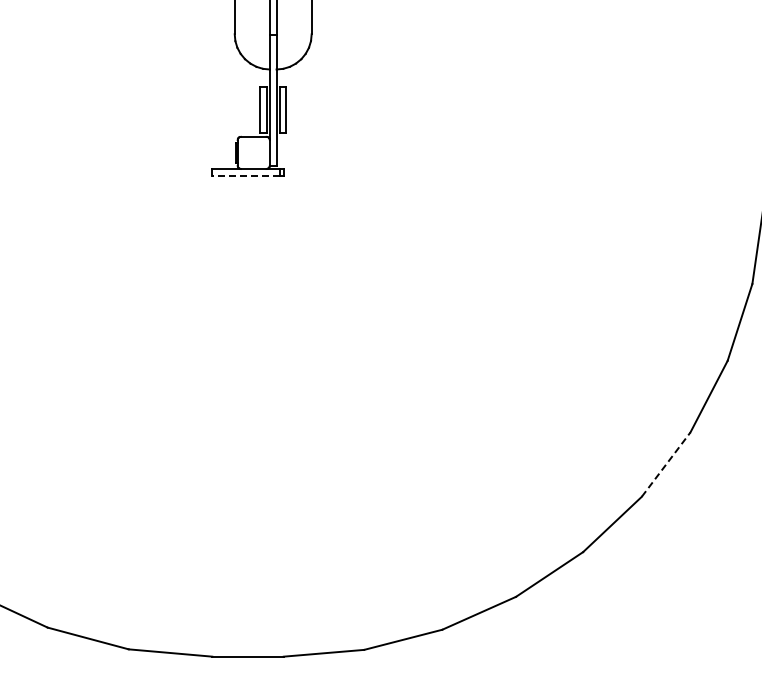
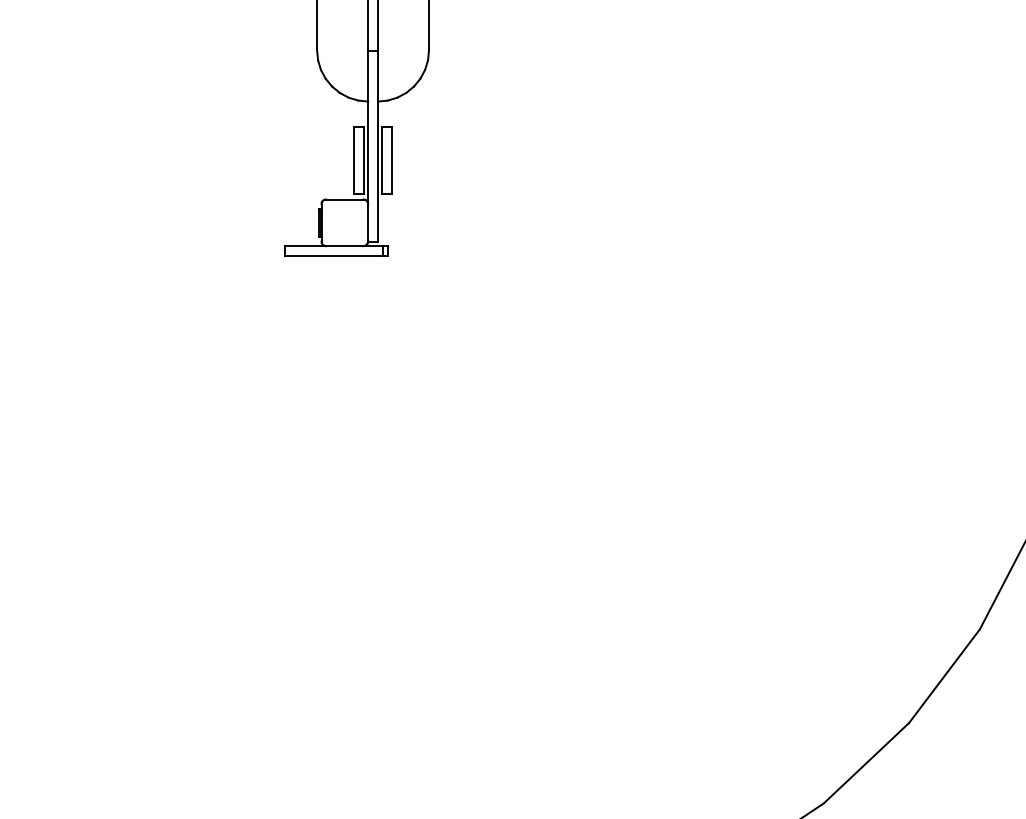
line: (246, 175) -> (334, 255), dashed -> solid
line: (666, 464) -> (945, 676), dashed -> solid

